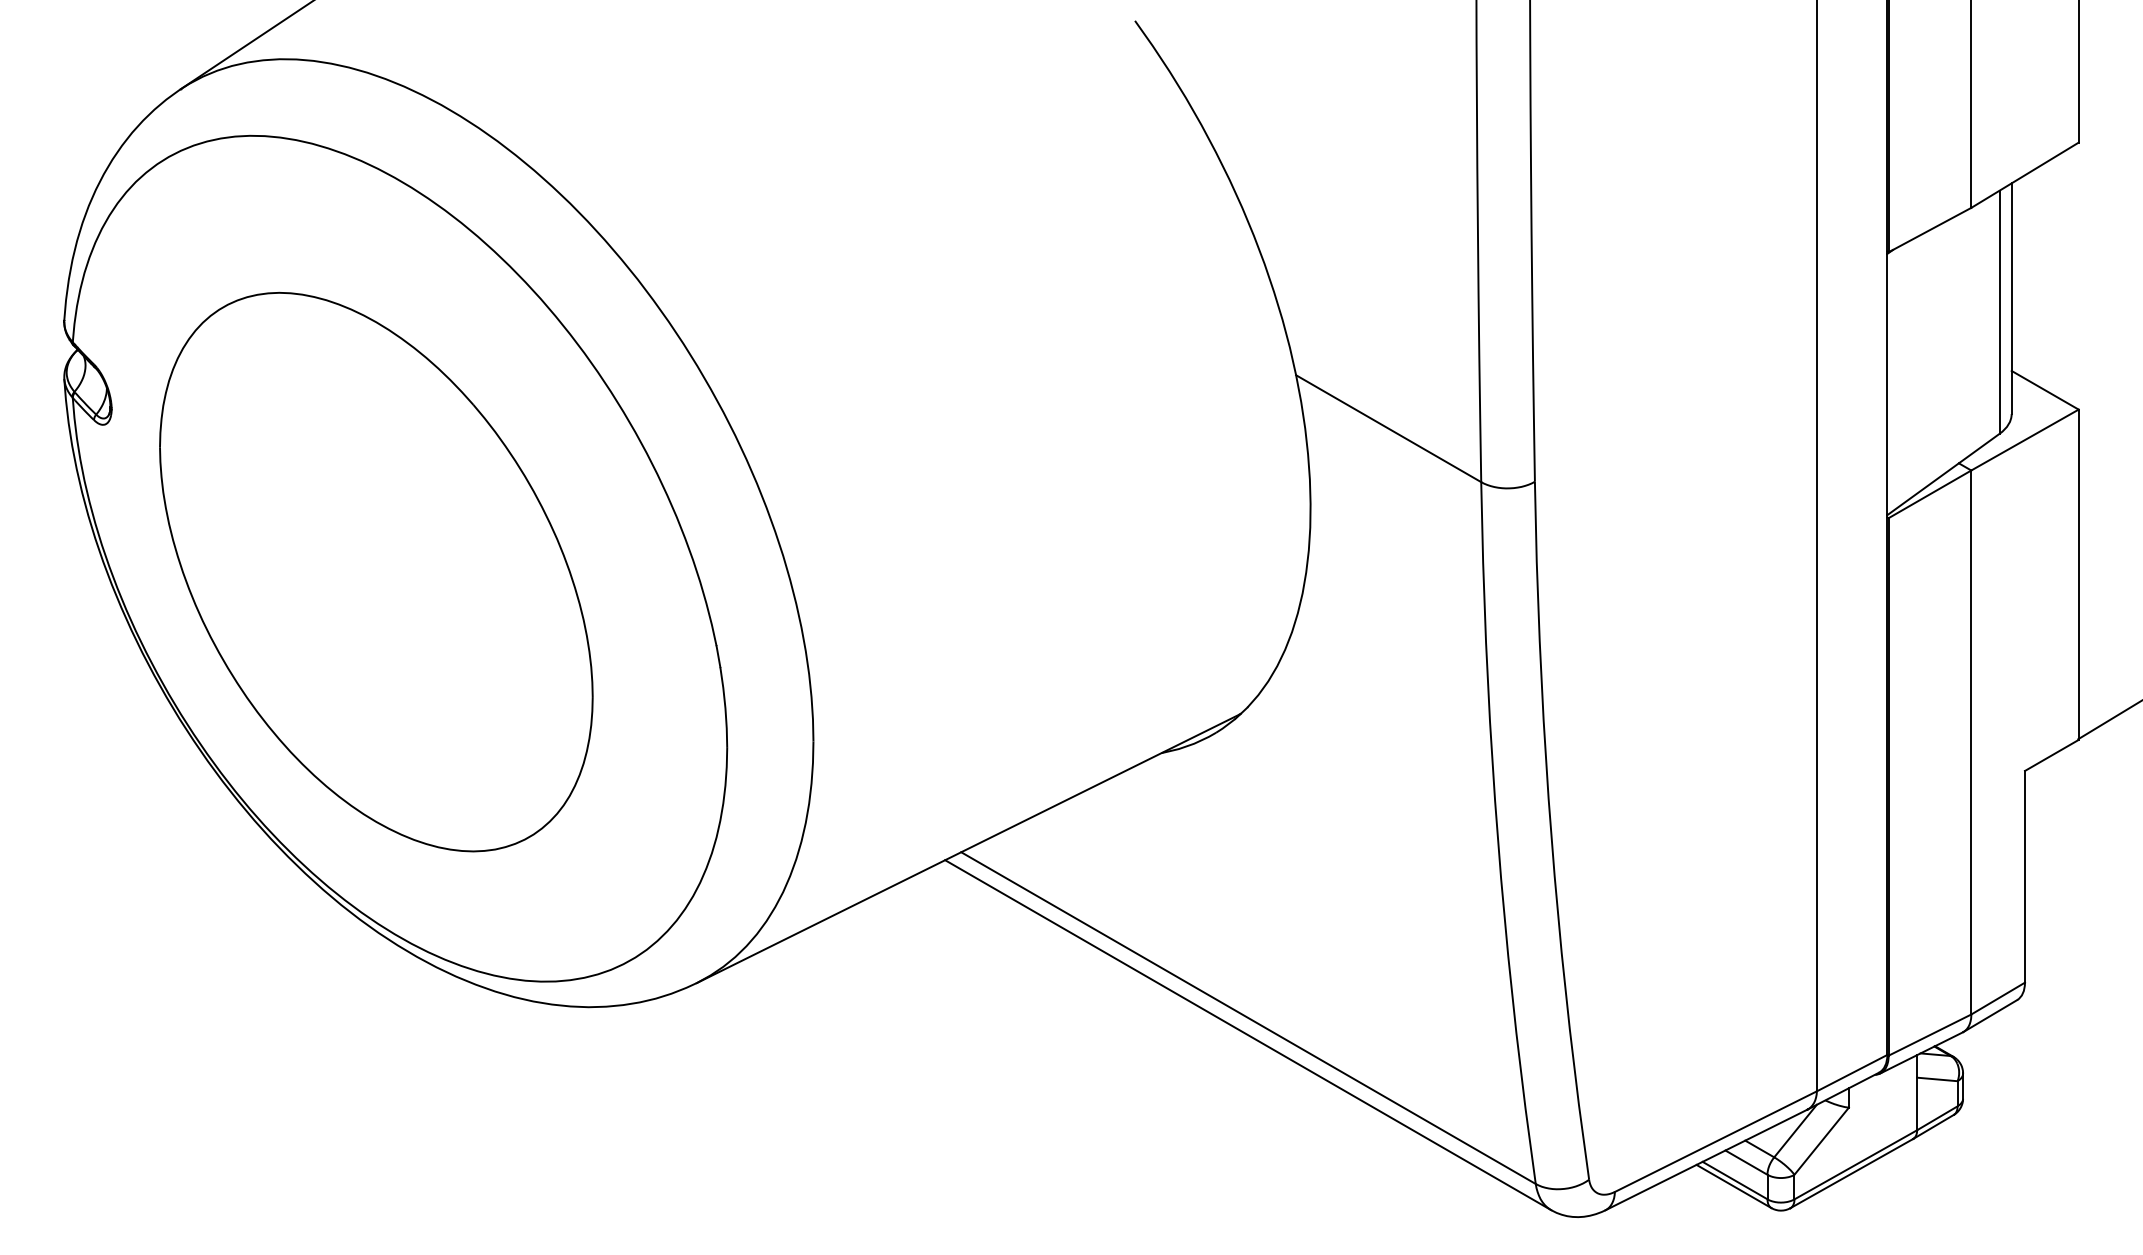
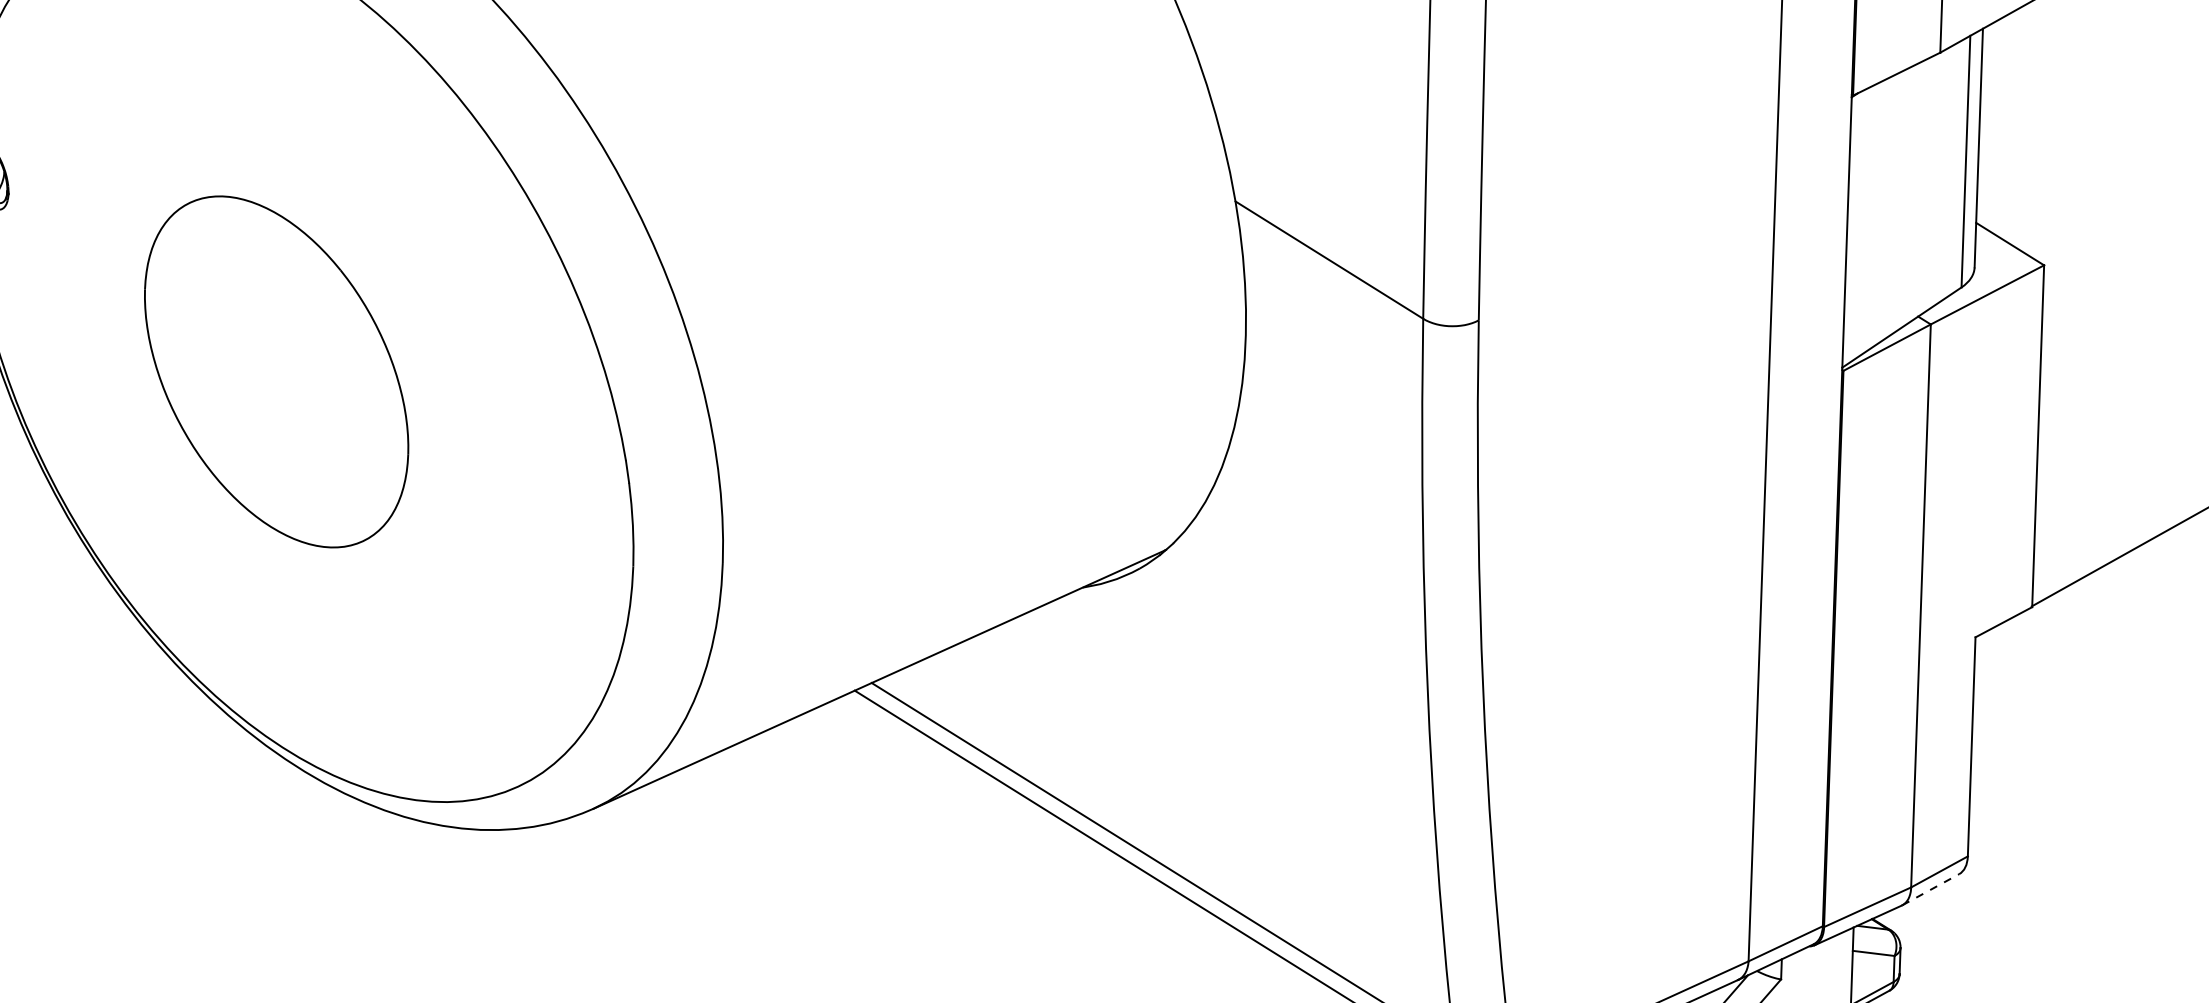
part: (376, 571) -> (276, 371), size x0.6
line: (1990, 1015) -> (1930, 889), solid -> dashed

